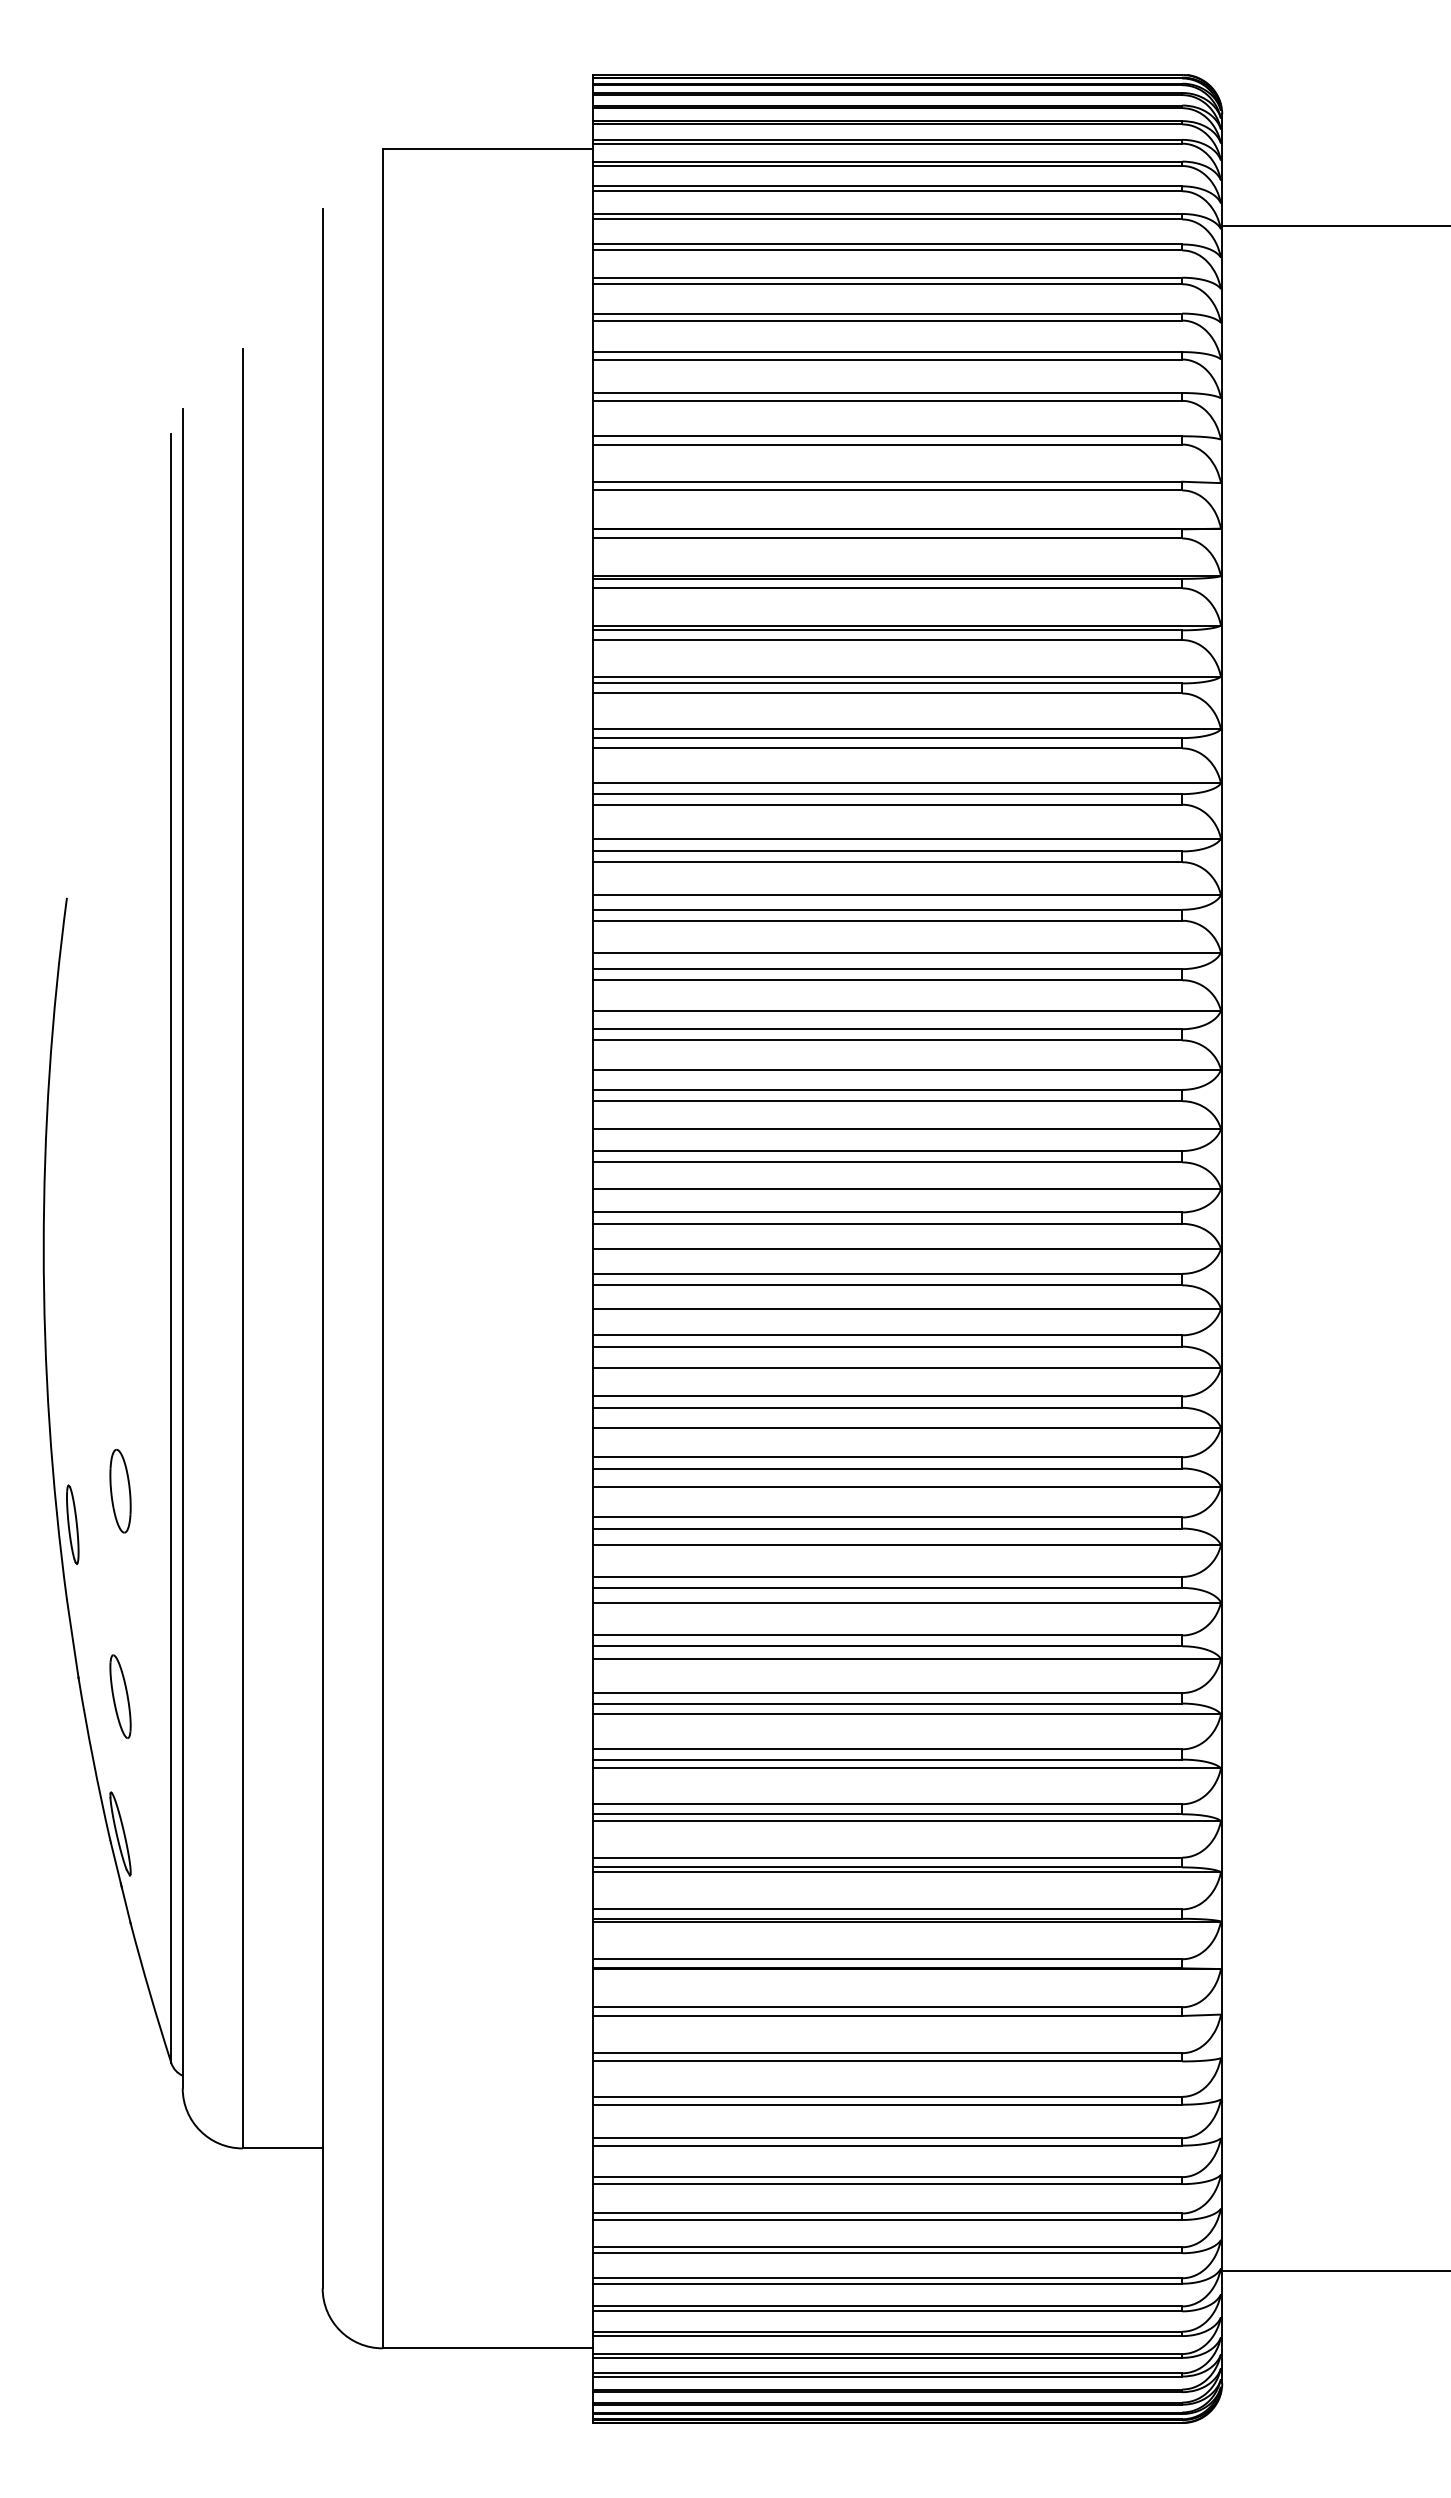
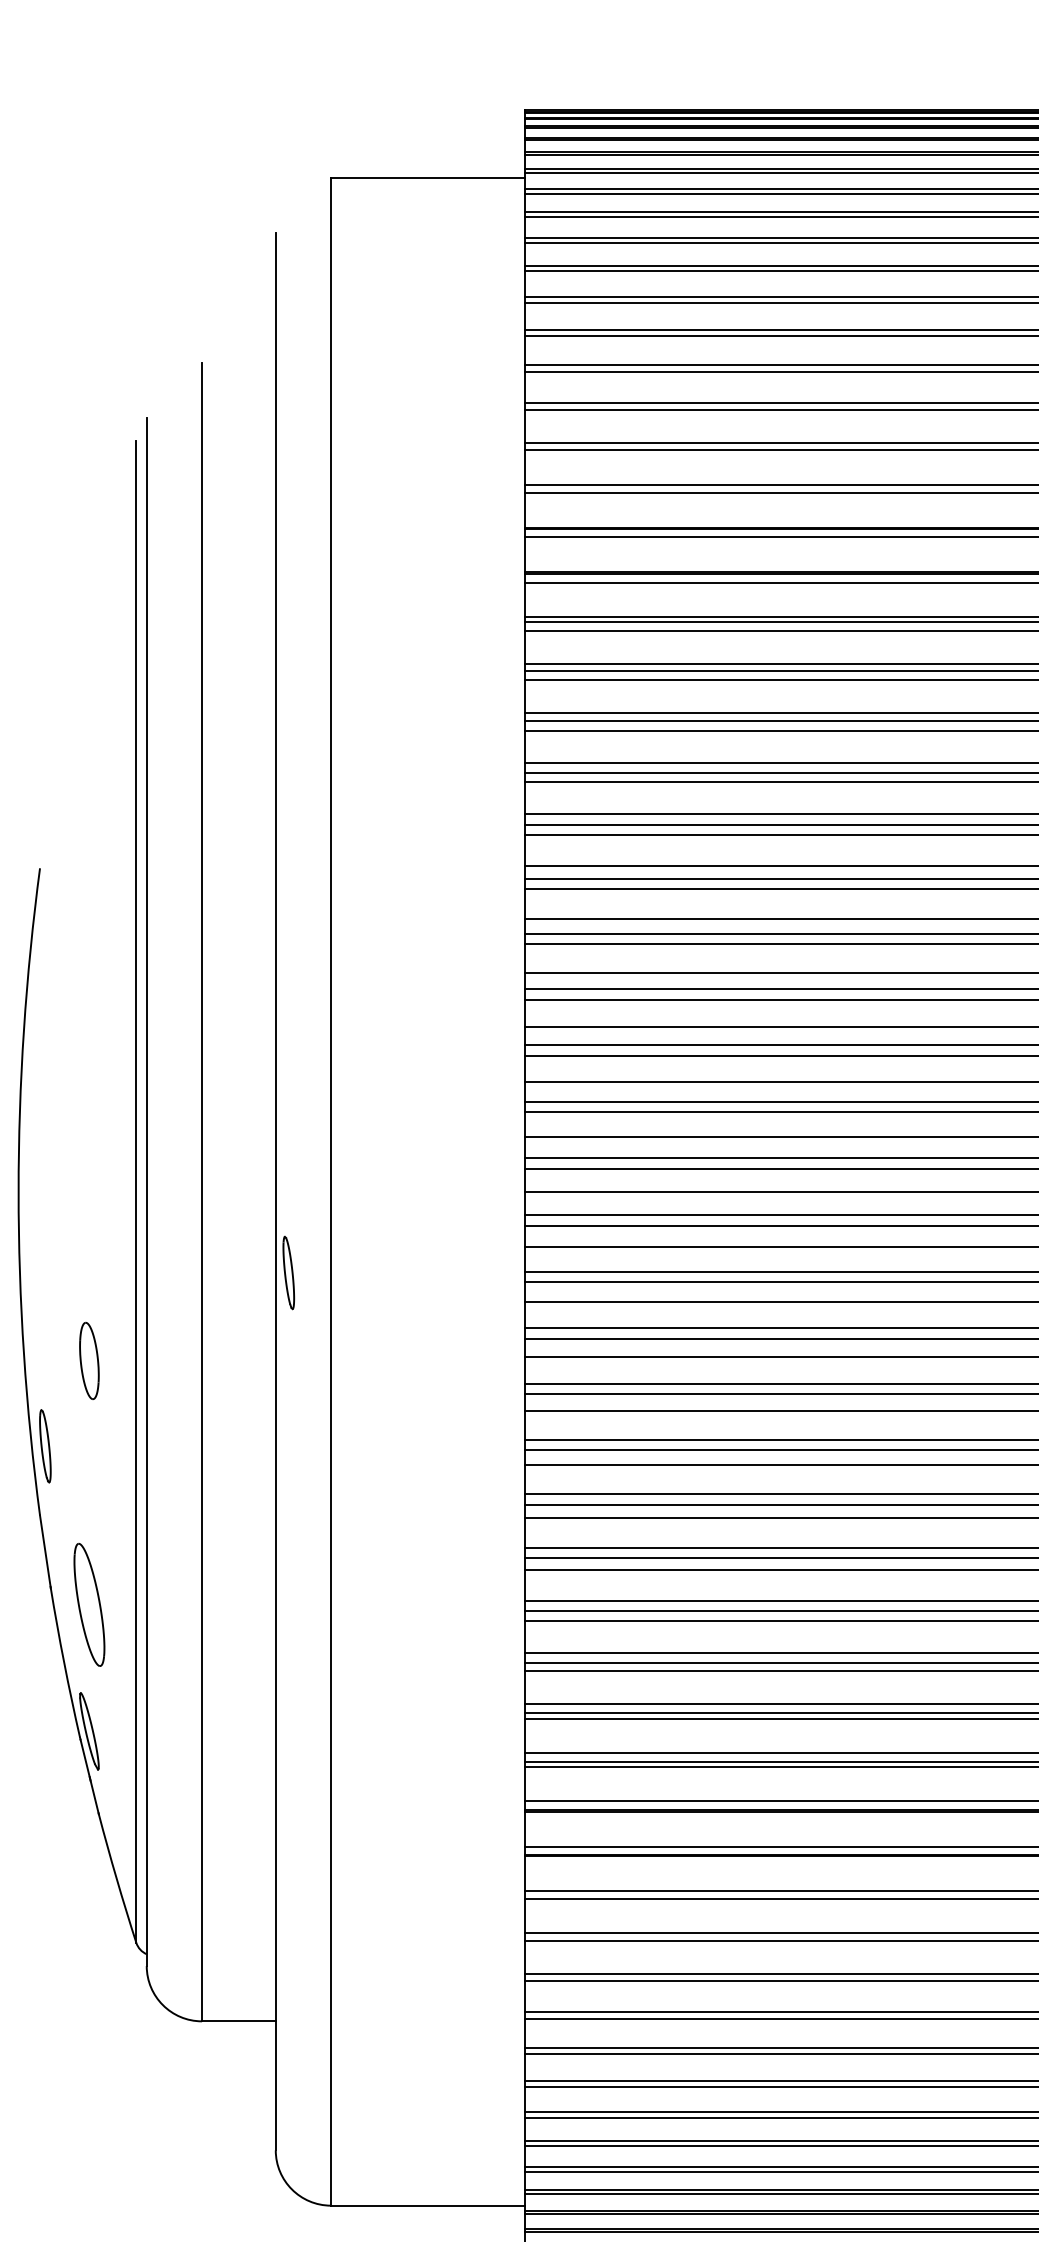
part: (336, 1336) -> (288, 1272), added
part: (120, 1490) -> (89, 1360), moved
part: (120, 1696) -> (89, 1604), size x1.6

